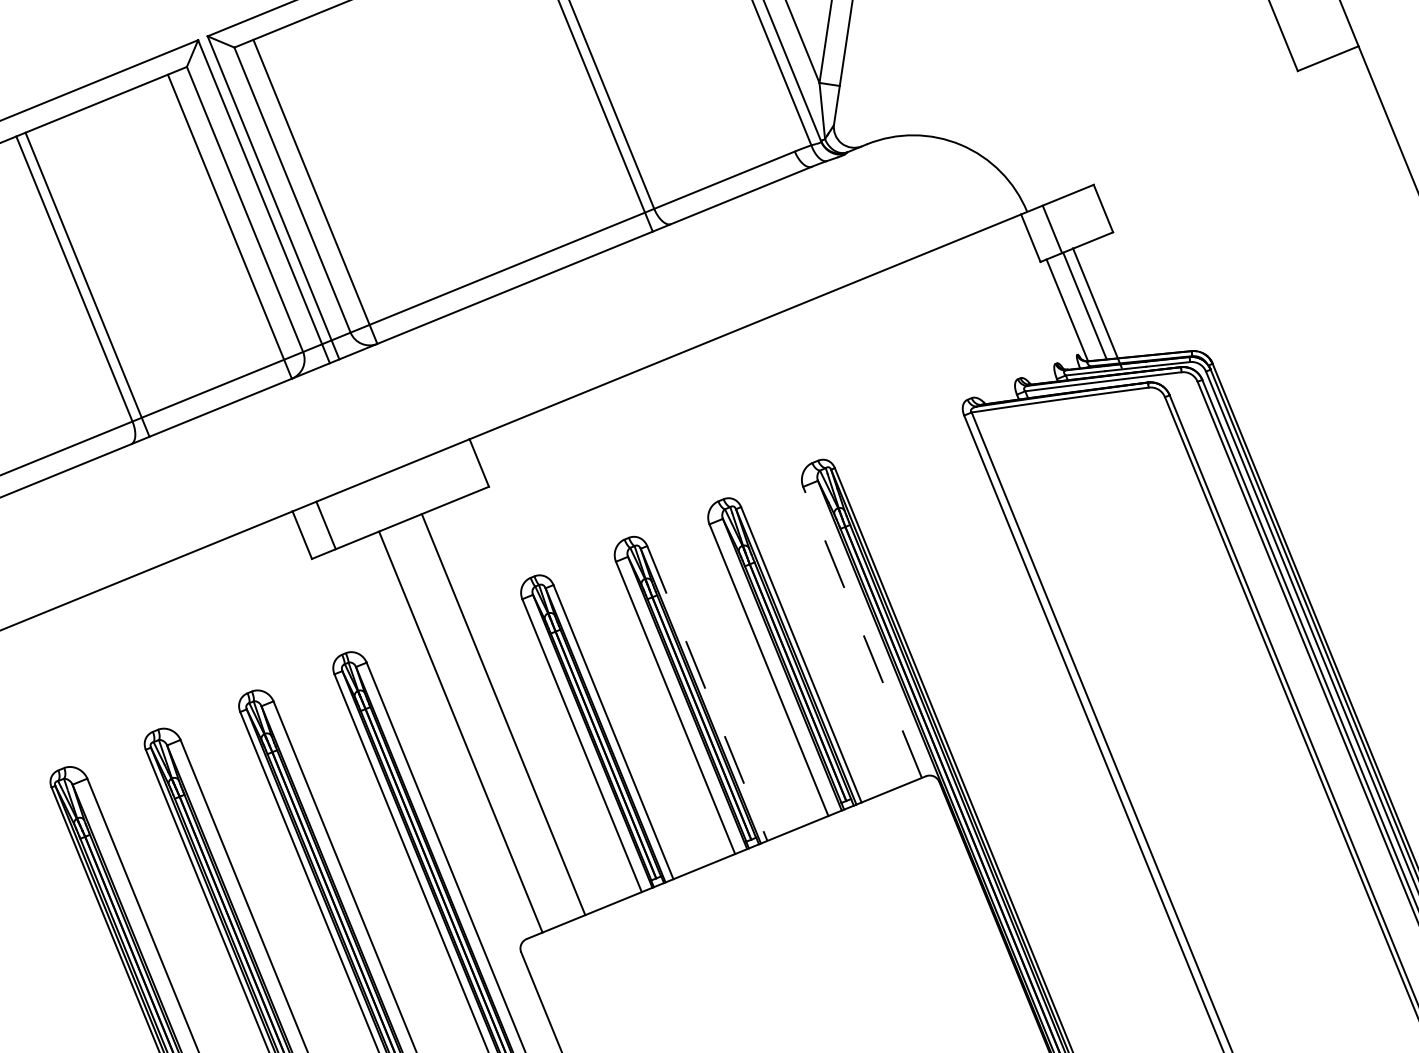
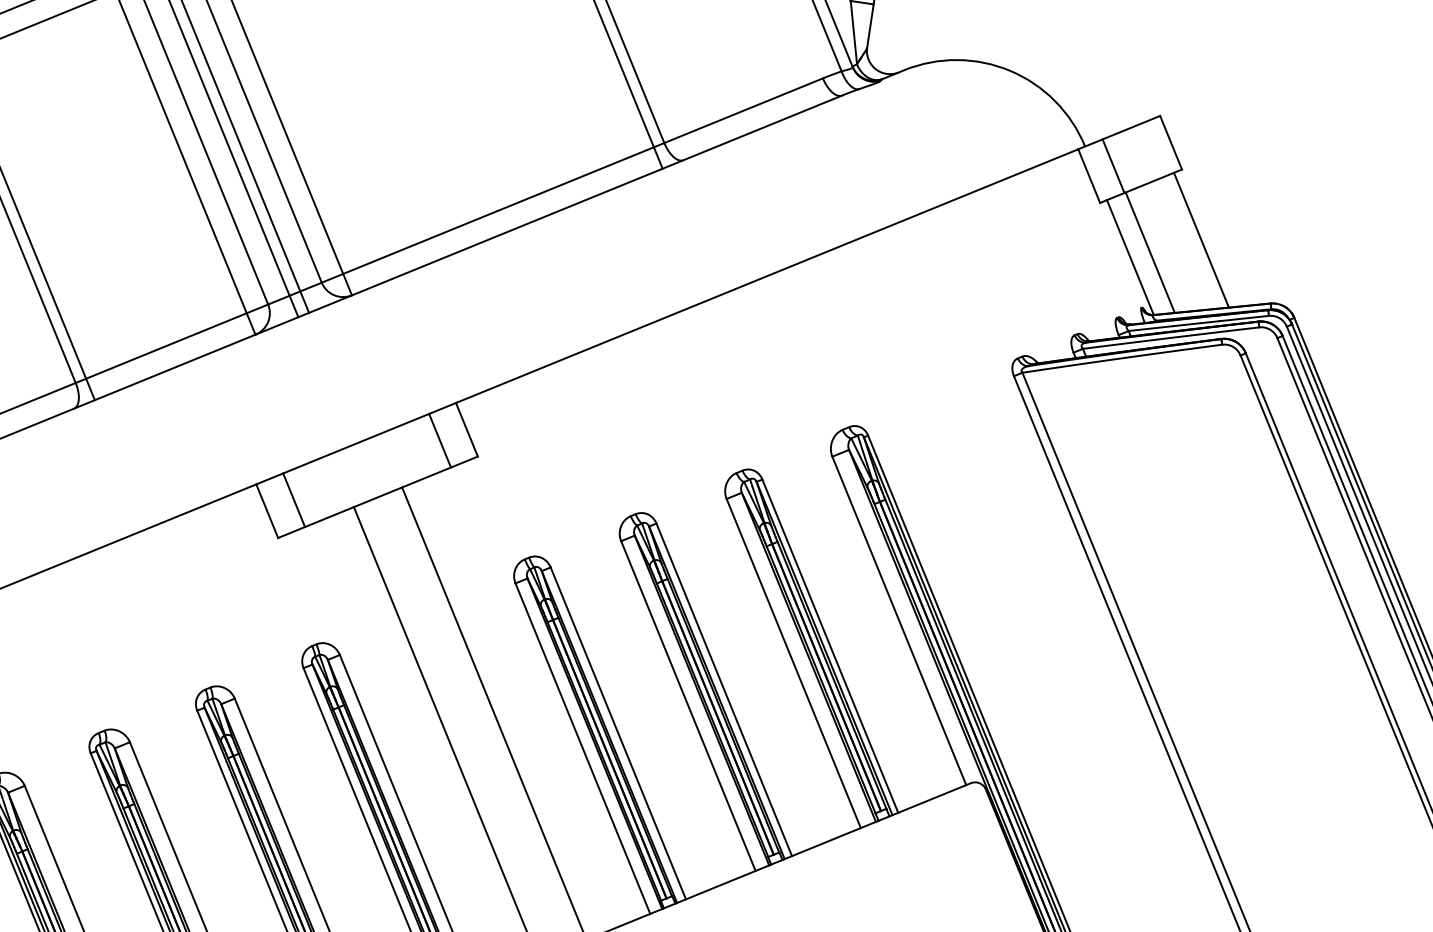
line: (1096, 307) -> (1200, 239), moved
line: (455, 472) -> (440, 440), added
line: (862, 631) -> (899, 619), dashed -> solid
line: (707, 693) -> (724, 689), dashed -> solid

